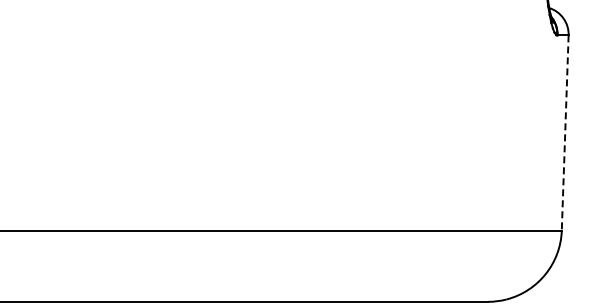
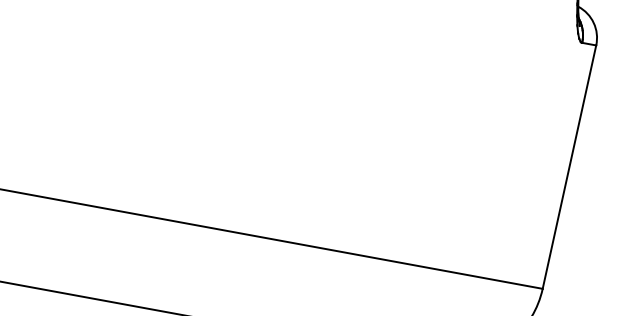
line: (565, 133) -> (569, 167), dashed -> solid

